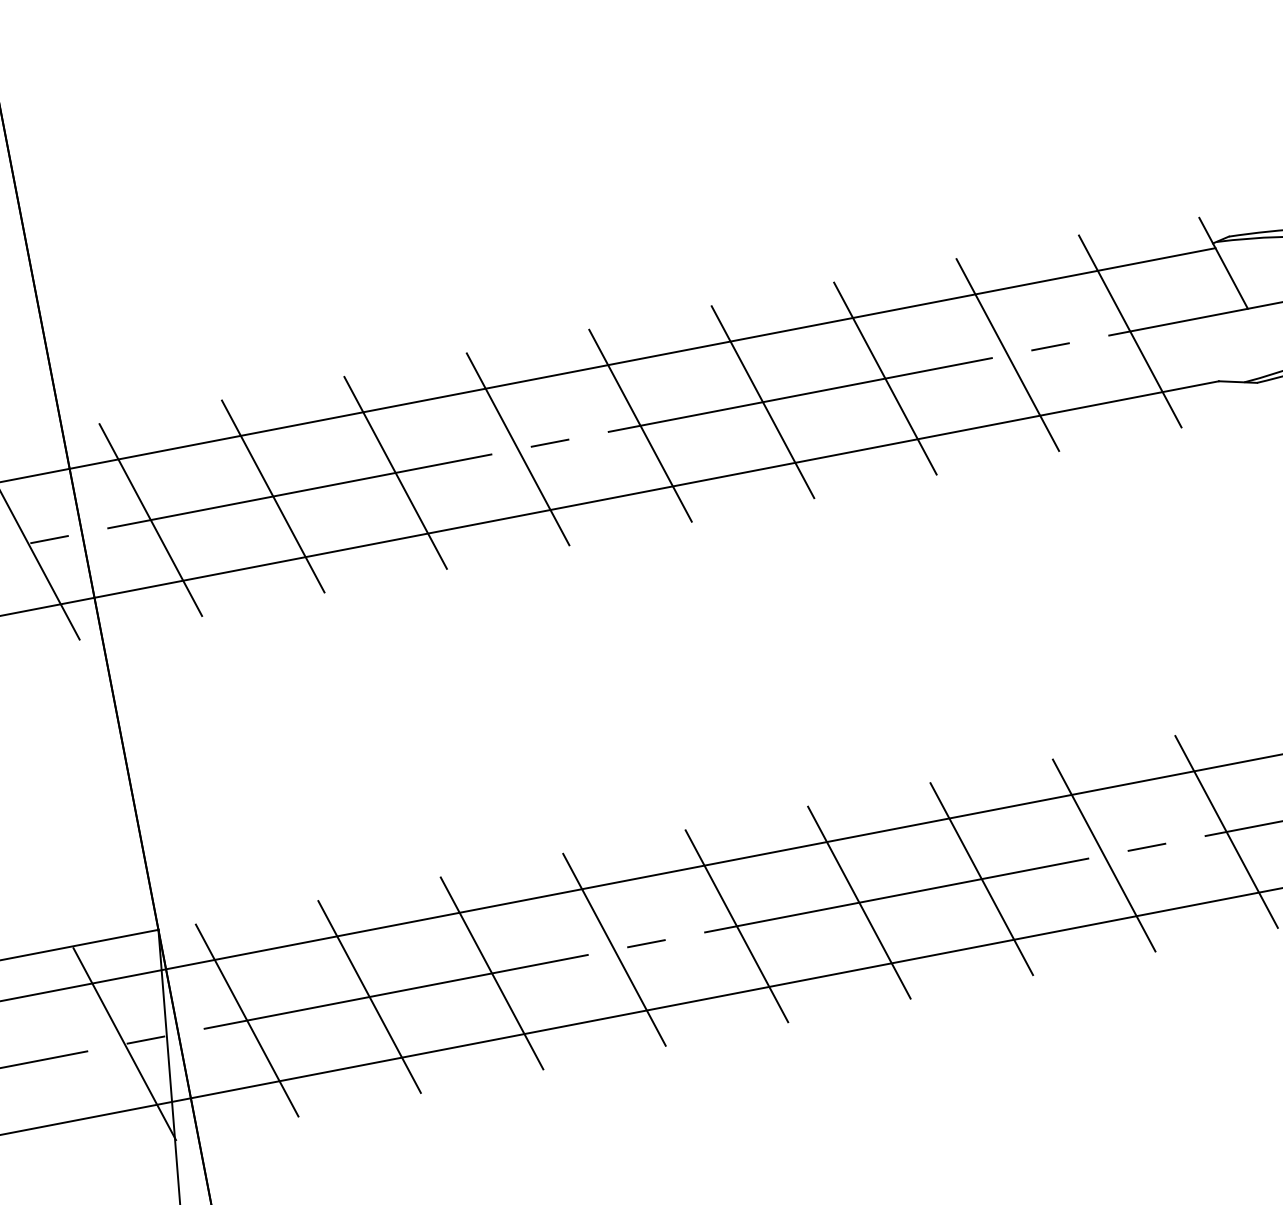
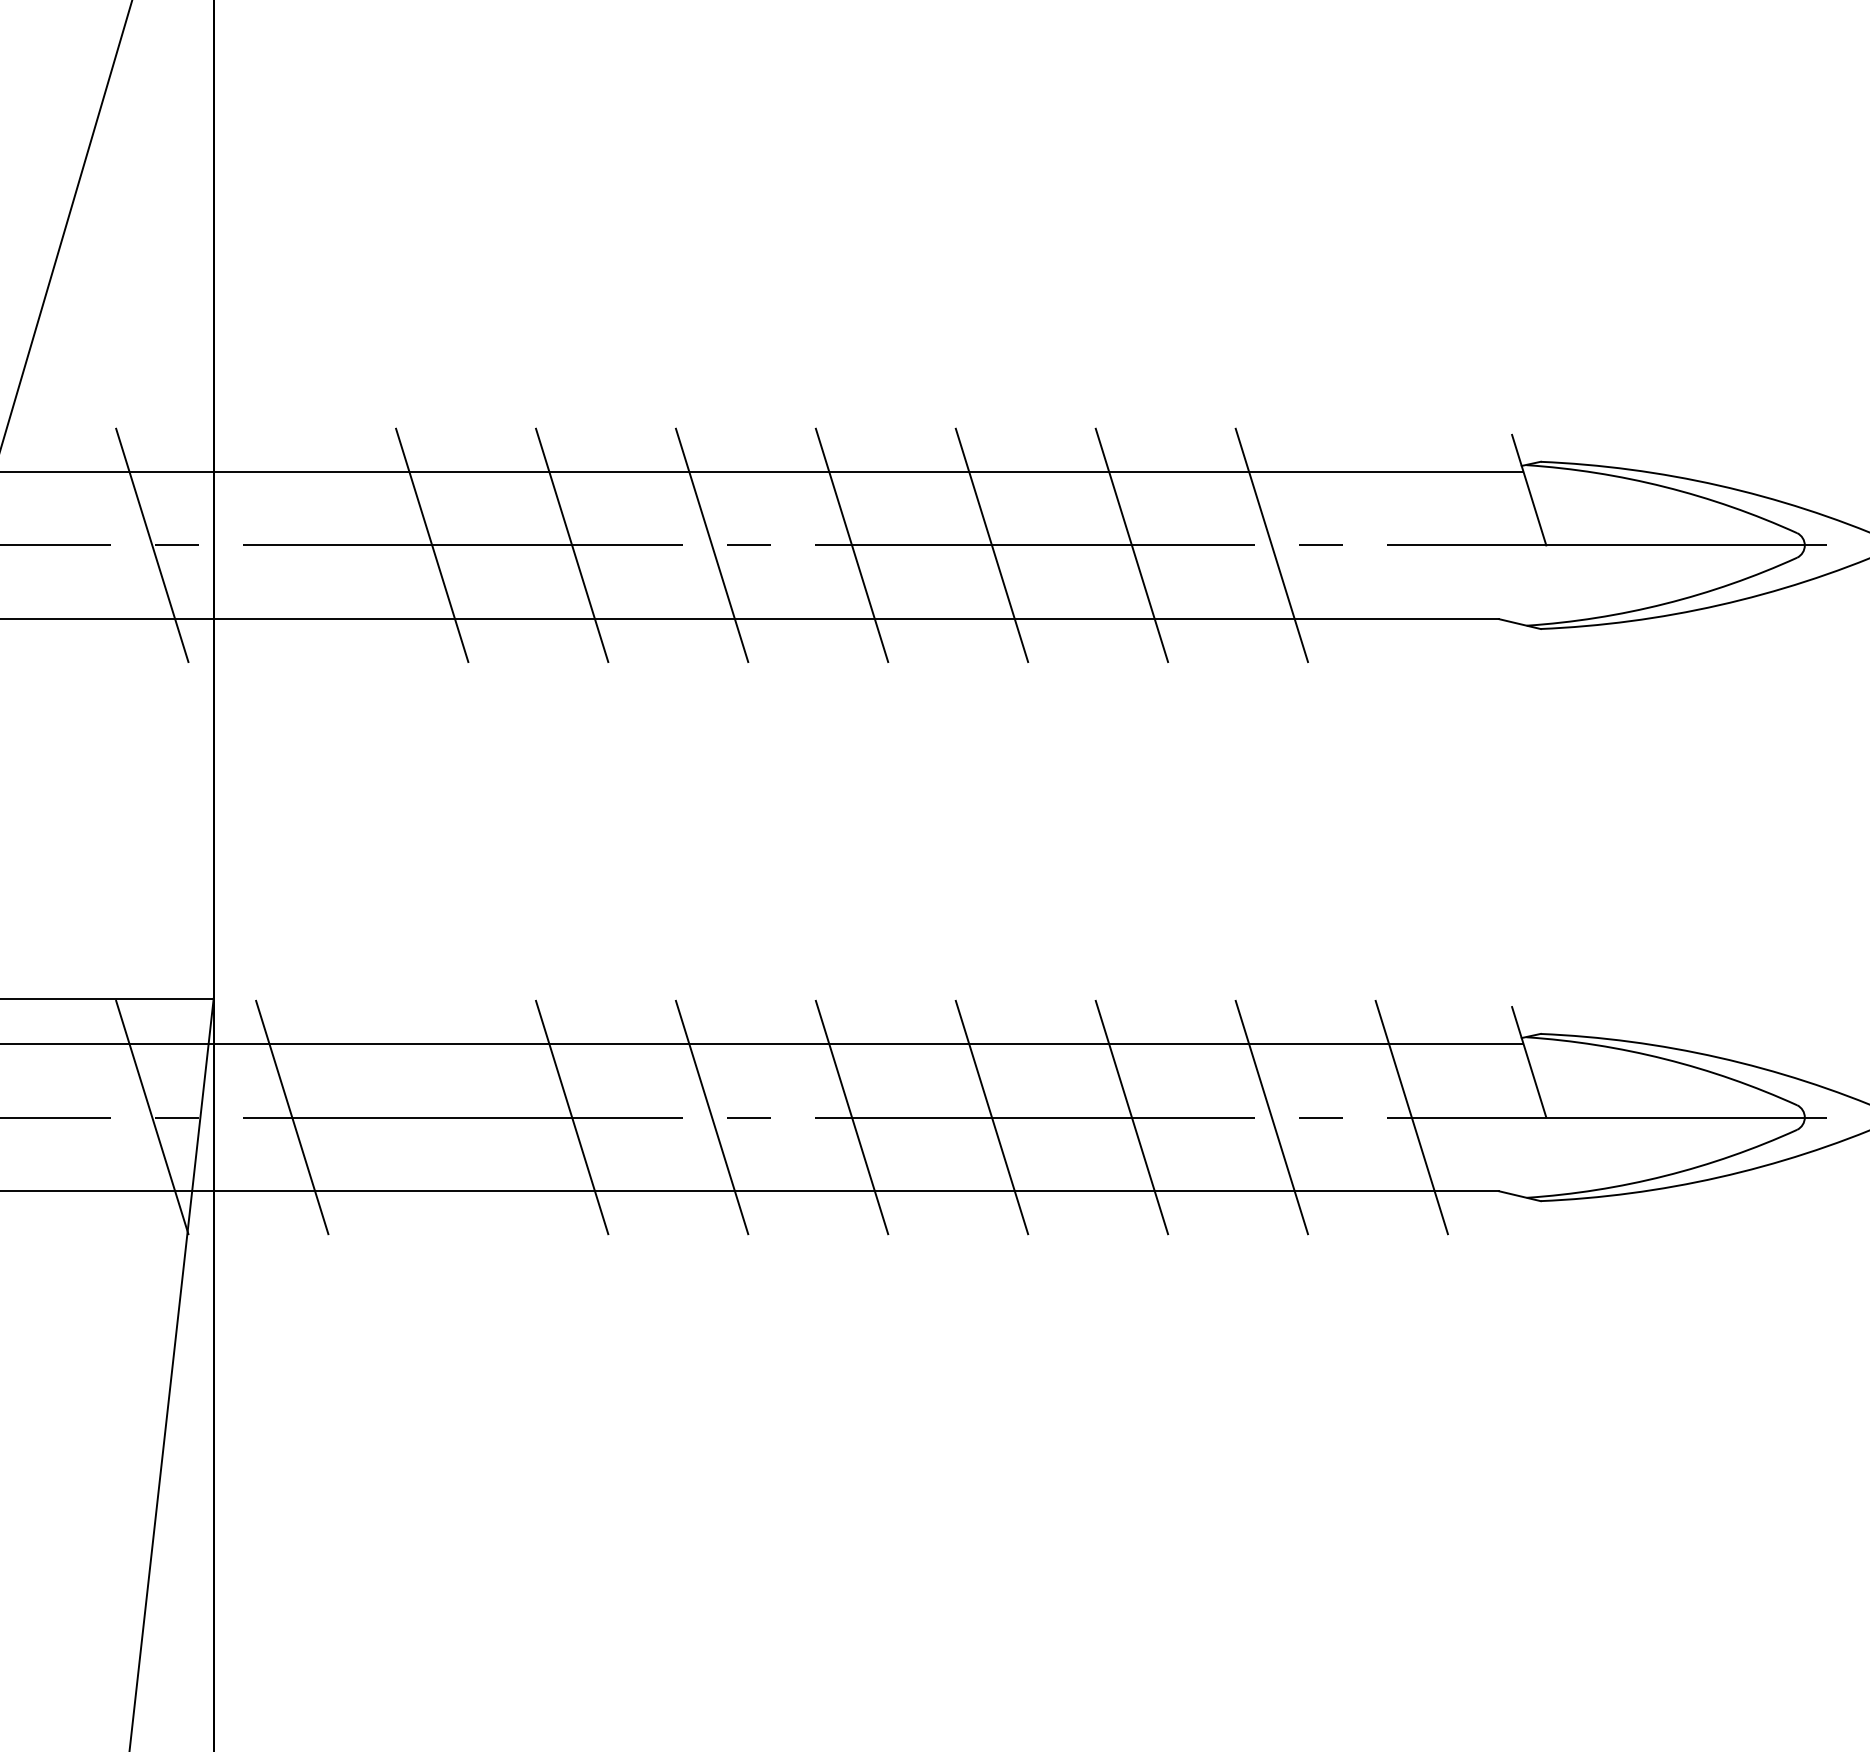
line: (1129, 331) -> (1411, 545), removed
line: (151, 520) -> (292, 545), removed
line: (369, 996) -> (432, 1117), removed

